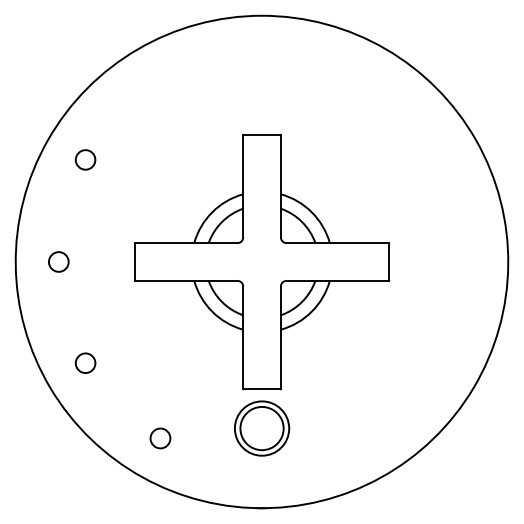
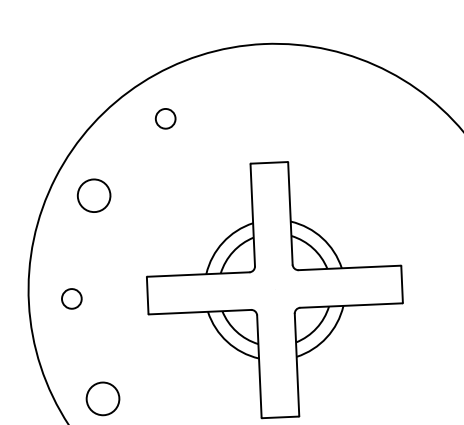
circle: (160, 85) -> (165, 118), added
circle: (85, 159) -> (94, 195), size x1.67
circle: (85, 362) -> (102, 398), size x1.67

